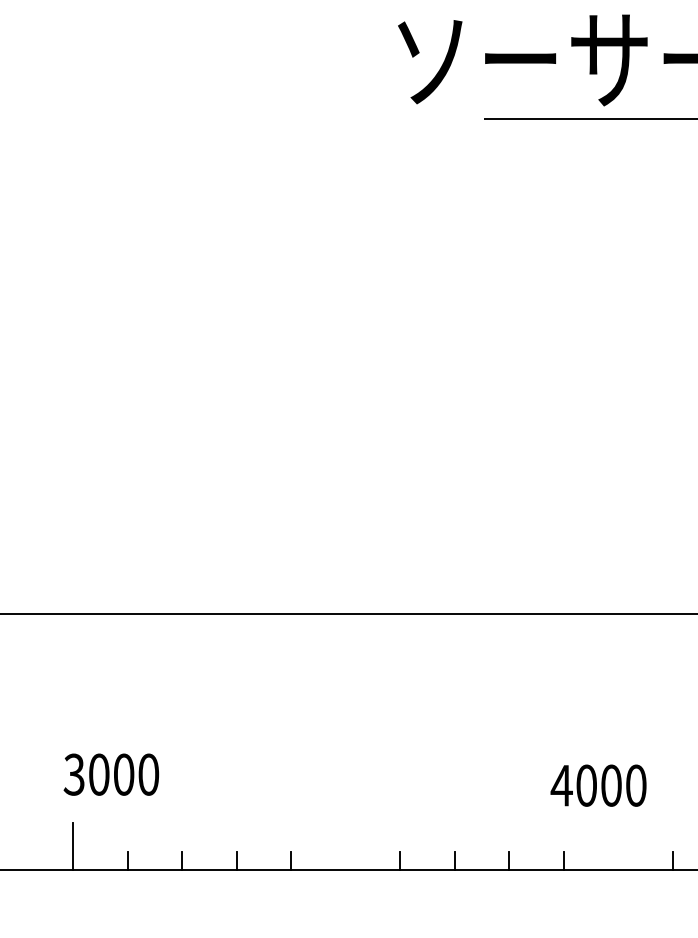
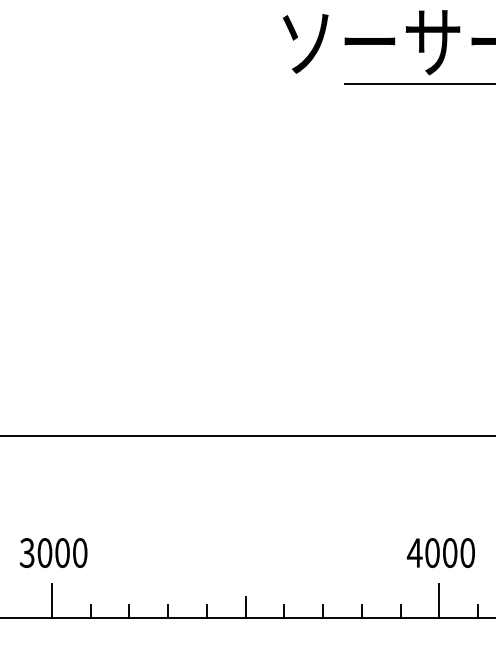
text: (110, 774) -> (52, 552), moved
text: (598, 785) -> (440, 552), moved
line: (618, 845) -> (439, 600), added
line: (345, 855) -> (245, 607), added

